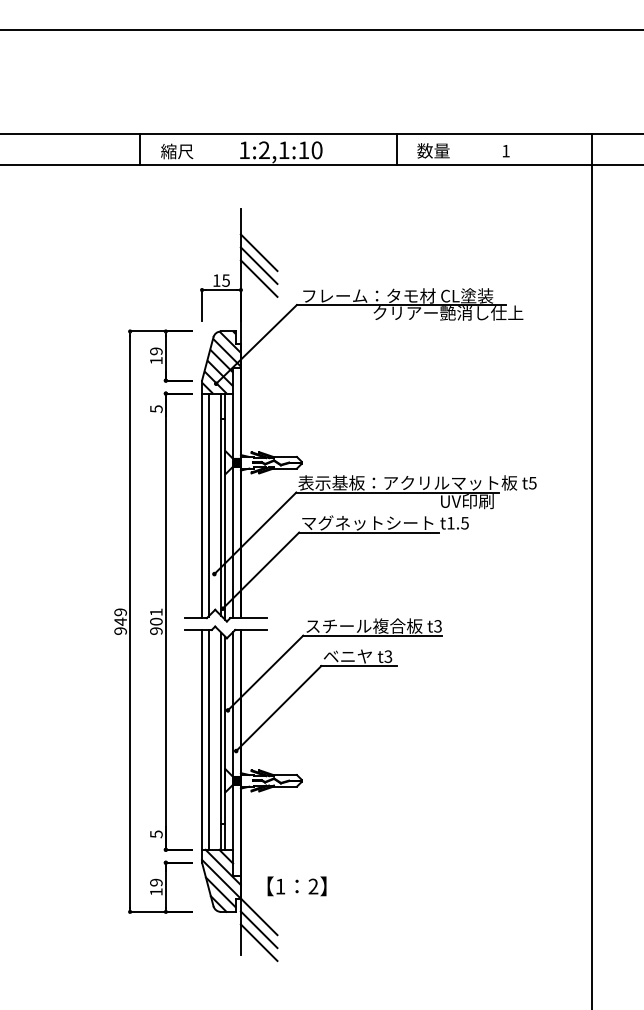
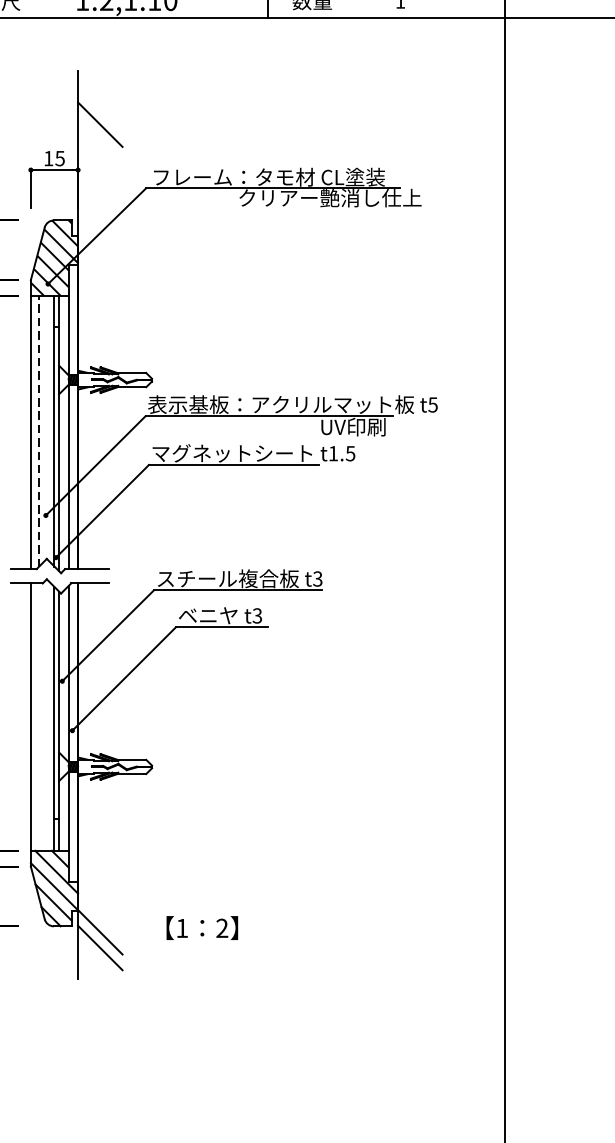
line: (258, 265) -> (99, 140), removed
line: (258, 278) -> (99, 156), removed
line: (208, 504) -> (38, 430), solid -> dashed
line: (208, 739) -> (38, 716), removed
text: (296, 886) -> (201, 928), moved
line: (258, 942) -> (99, 963), removed

